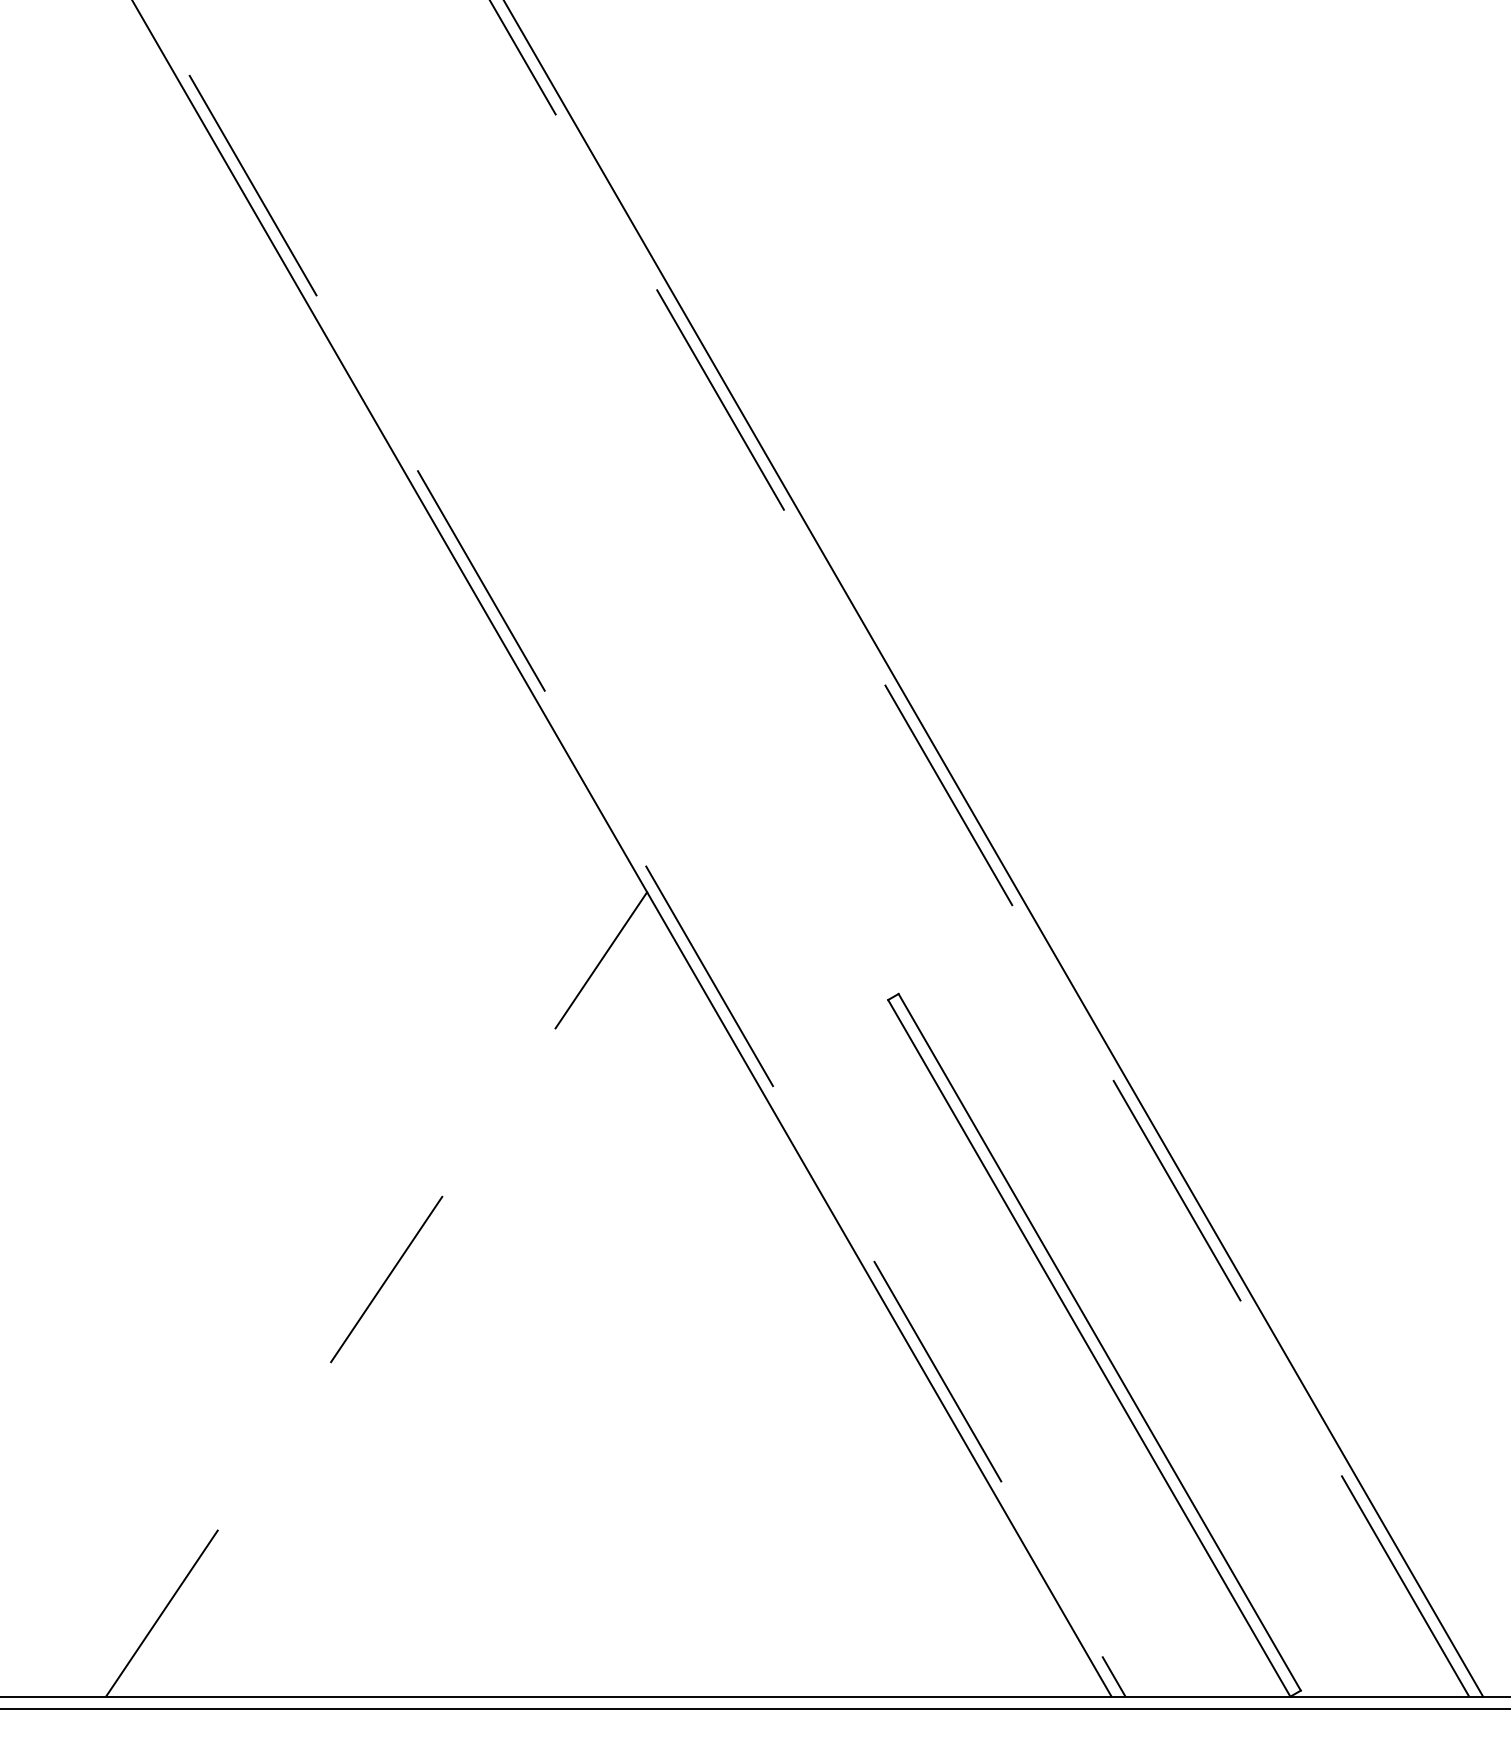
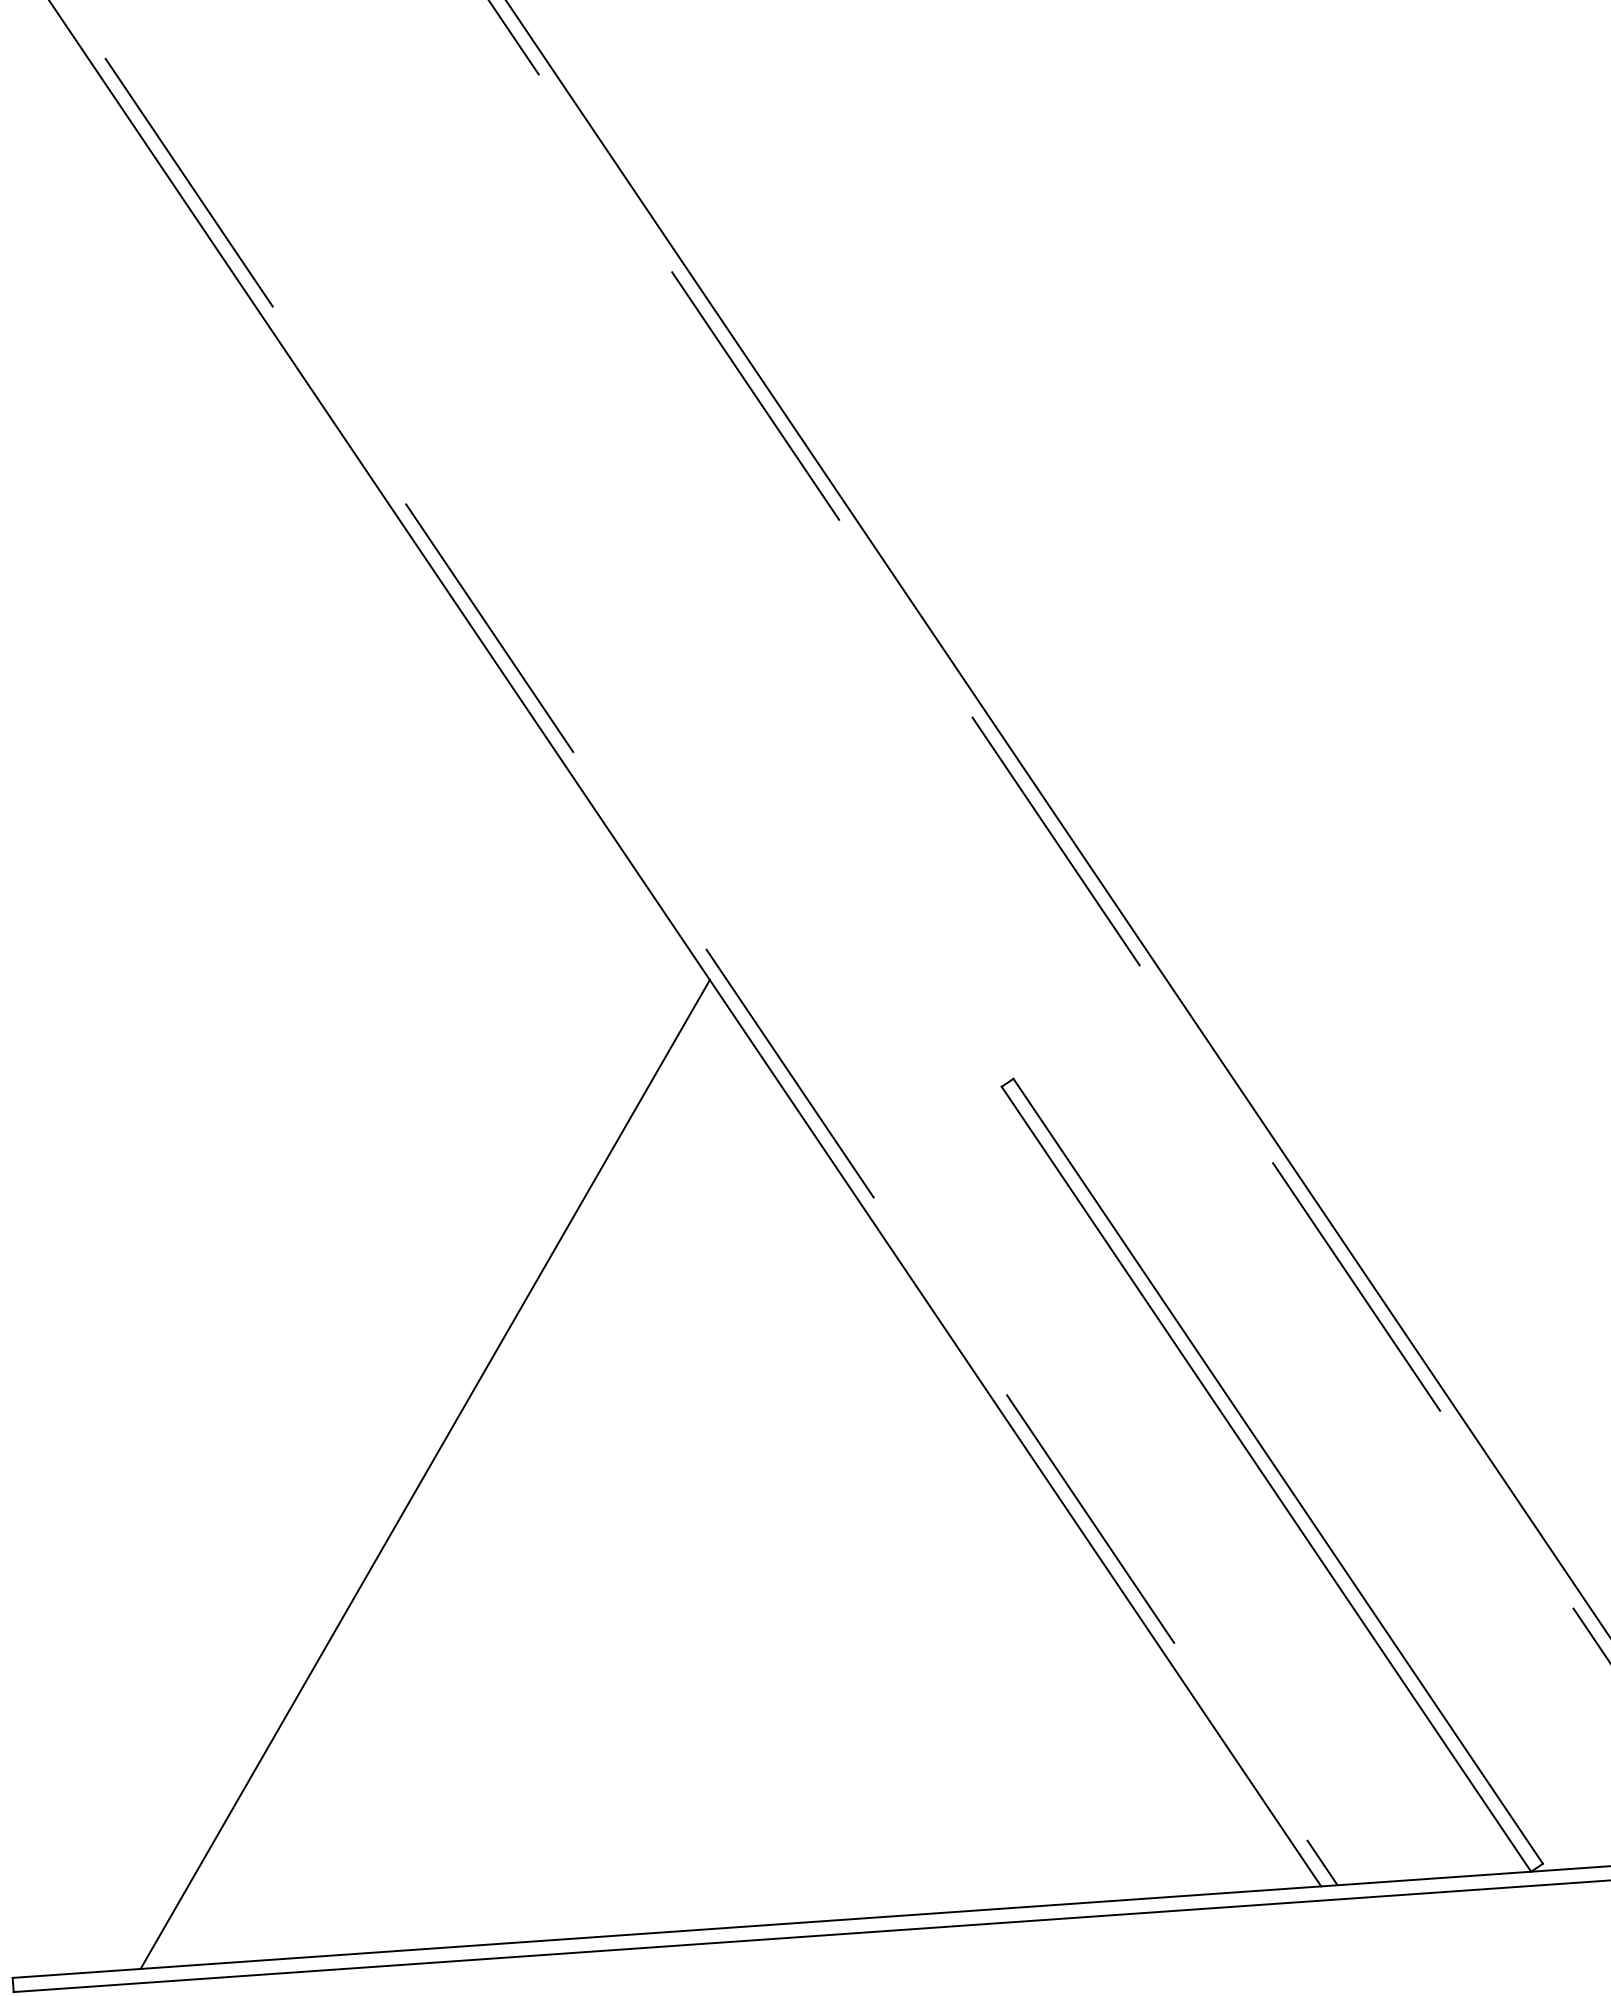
line: (376, 1294) -> (425, 1474), dashed -> solid

